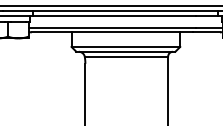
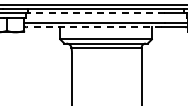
line: (114, 16) -> (96, 13), solid -> dashed
line: (112, 32) -> (94, 27), solid -> dashed

